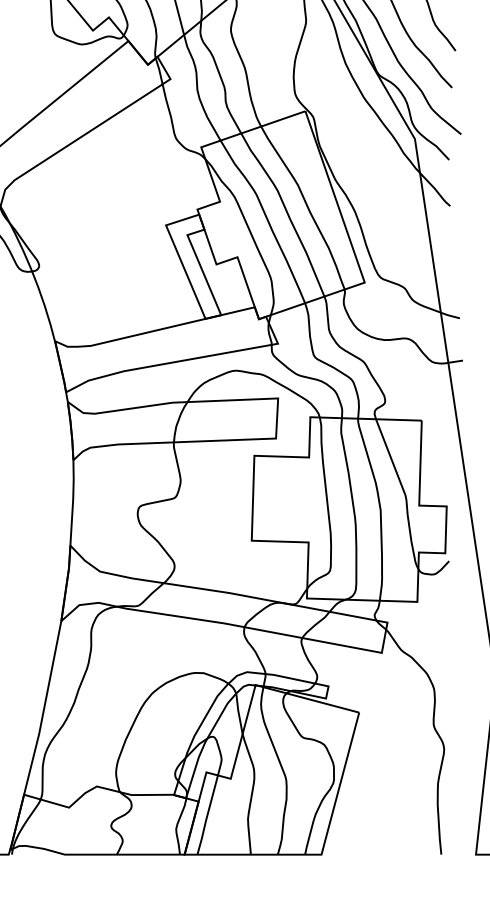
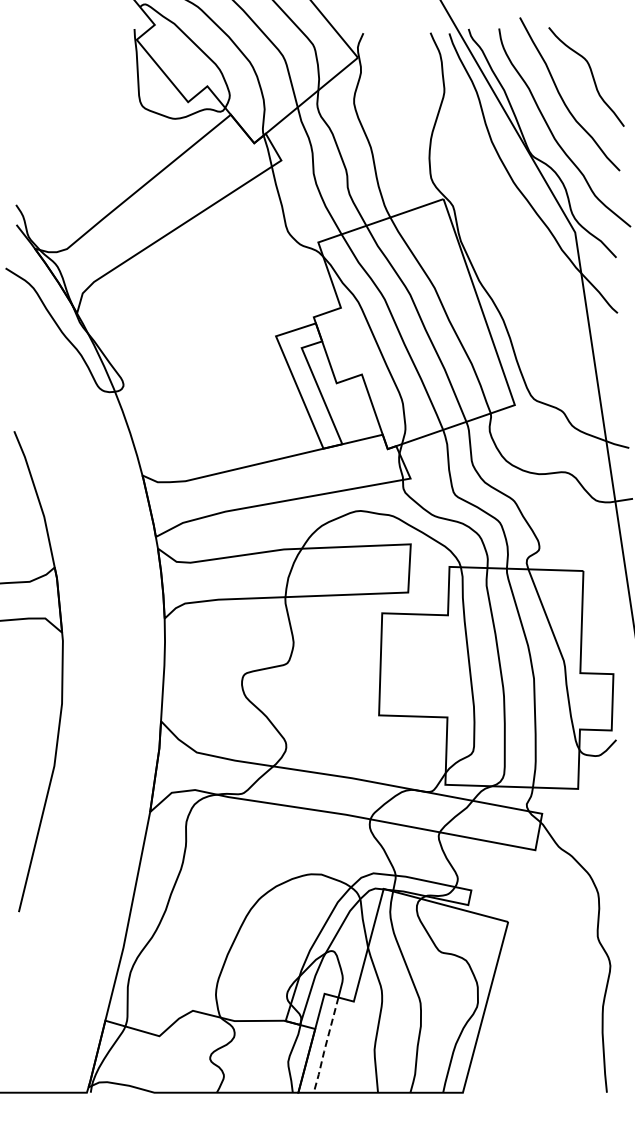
line: (207, 816) -> (325, 1046), solid -> dashed

